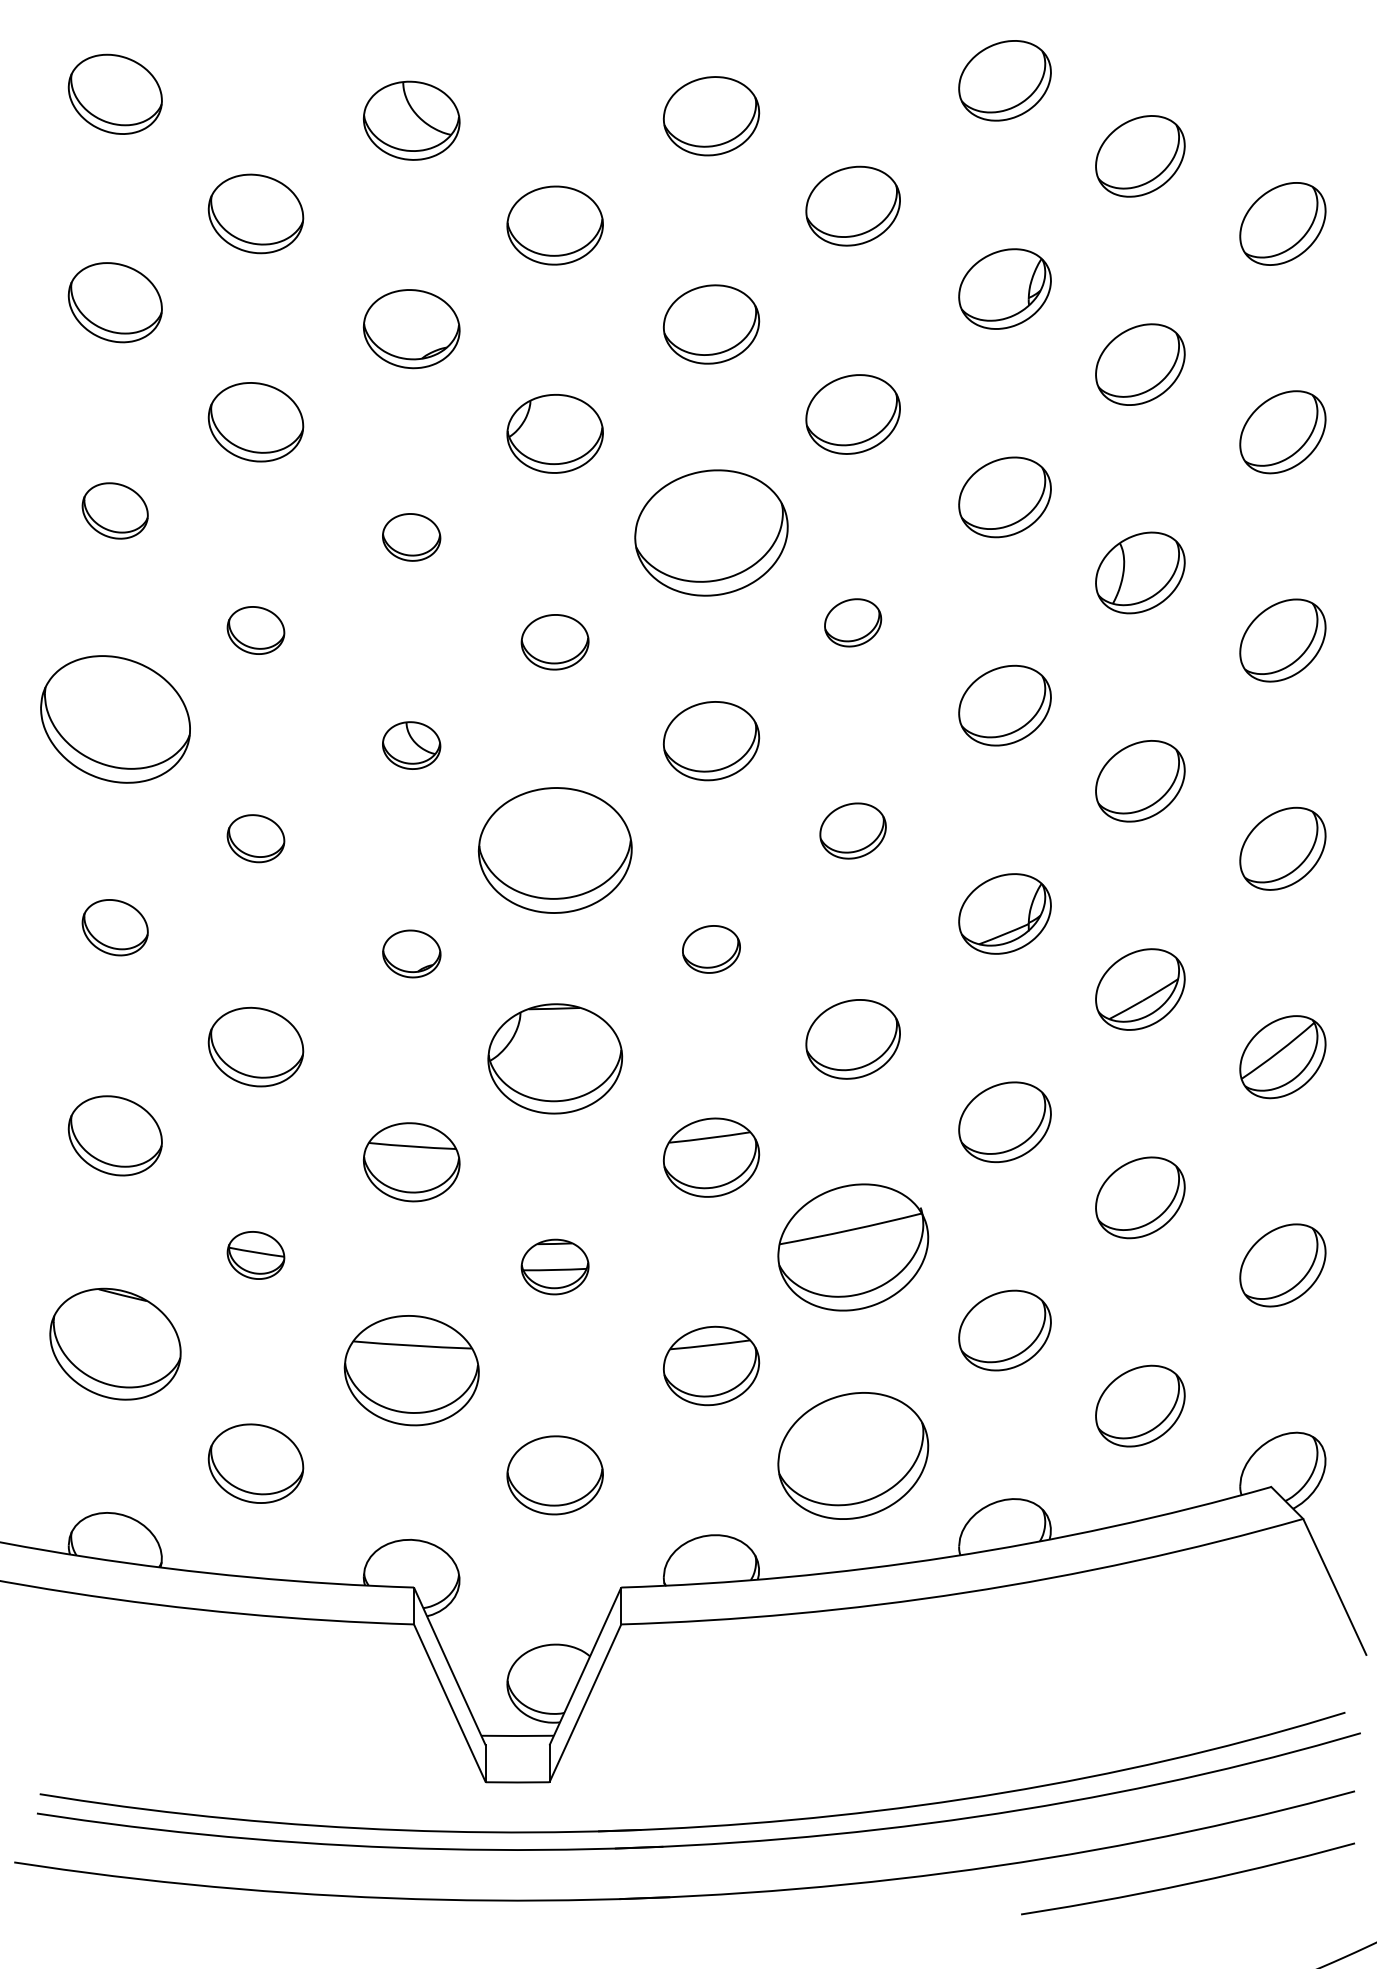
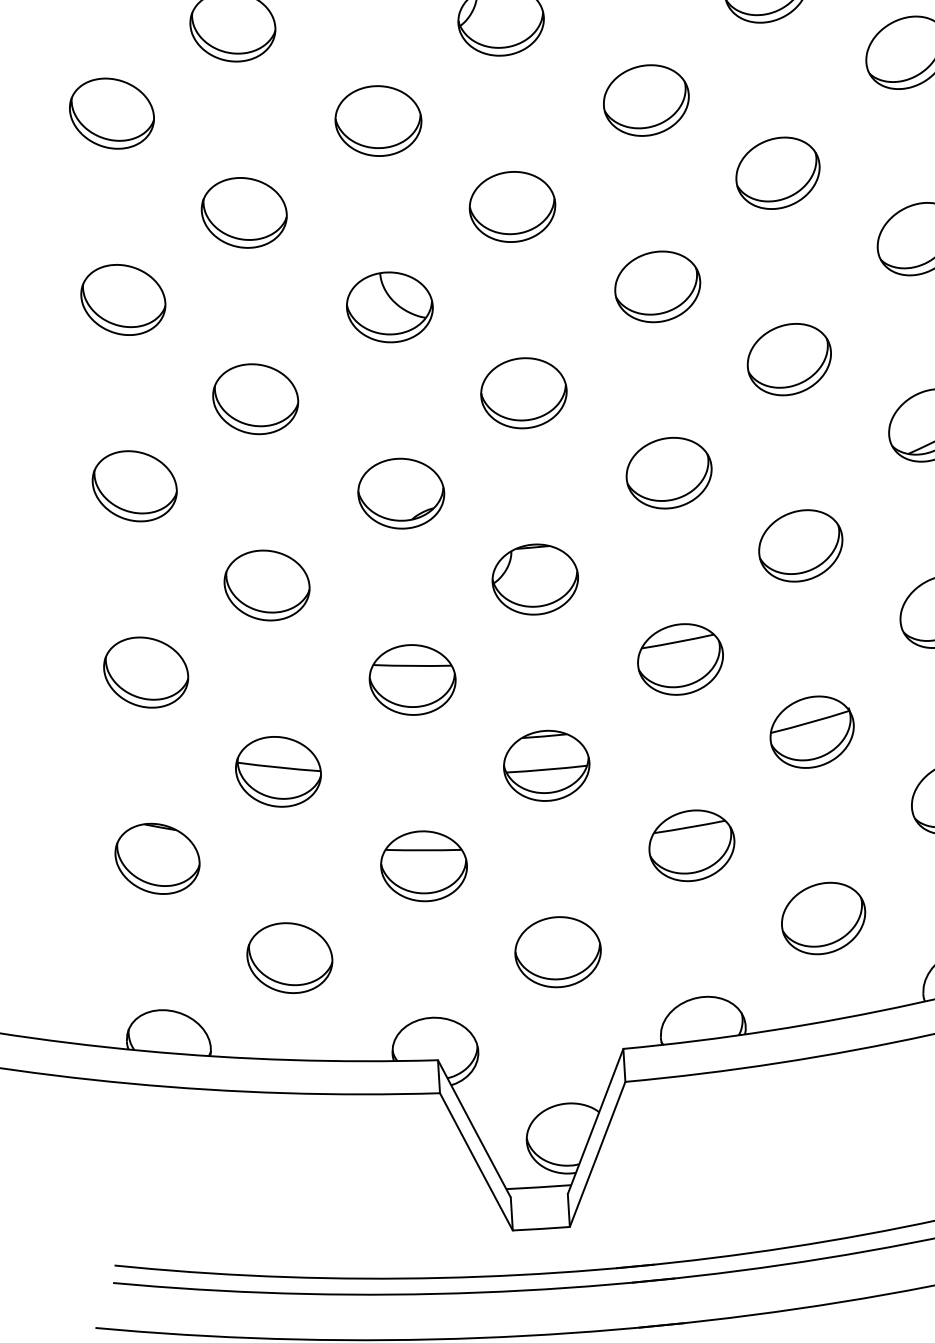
part: (114, 510) -> (111, 113), size x1.43
part: (711, 532) -> (646, 100), size x0.62
part: (411, 537) -> (378, 121), size x1.67
part: (852, 622) -> (777, 173), size x1.67
part: (255, 630) -> (243, 212), size x1.67
part: (554, 642) -> (511, 207), size x1.43
part: (114, 718) -> (122, 299), size x0.62
part: (411, 745) -> (389, 307), size x1.67
part: (852, 830) -> (788, 359), size x1.43
part: (255, 838) -> (255, 398), size x1.67
part: (554, 850) -> (523, 393), size x0.62
part: (114, 927) -> (133, 486), size x1.43
part: (711, 949) -> (669, 473), size x1.67
part: (411, 953) -> (401, 493), size x1.67
part: (554, 1058) -> (534, 579), size x0.71
part: (852, 1247) -> (811, 732), size x0.62
part: (255, 1255) -> (278, 771), size x1.67
part: (554, 1266) -> (546, 765), size x1.43
part: (114, 1343) -> (156, 858), size x0.71
part: (411, 1370) -> (423, 866), size x0.71
part: (852, 1455) -> (822, 918), size x0.62

